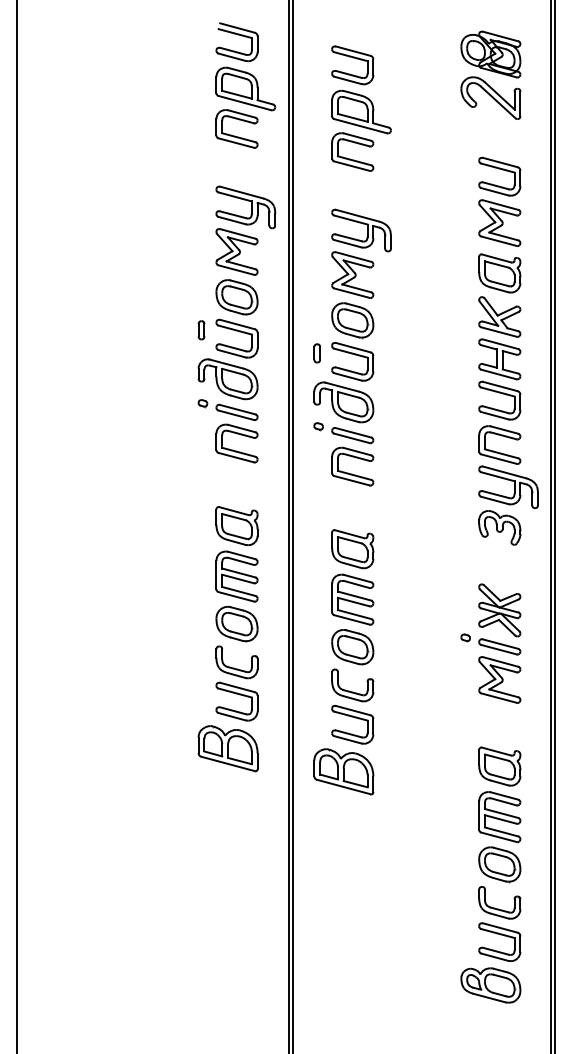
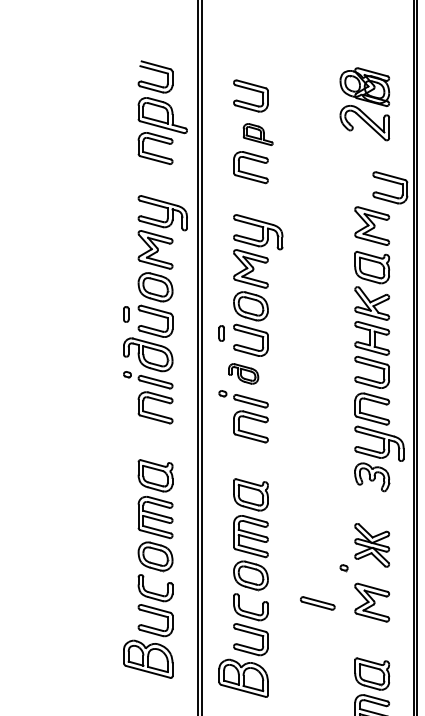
part: (361, 111) -> (258, 134), size x0.6
part: (502, 170) -> (392, 182), moved
part: (343, 402) -> (243, 373), size x0.6
part: (499, 646) -> (317, 603), moved

